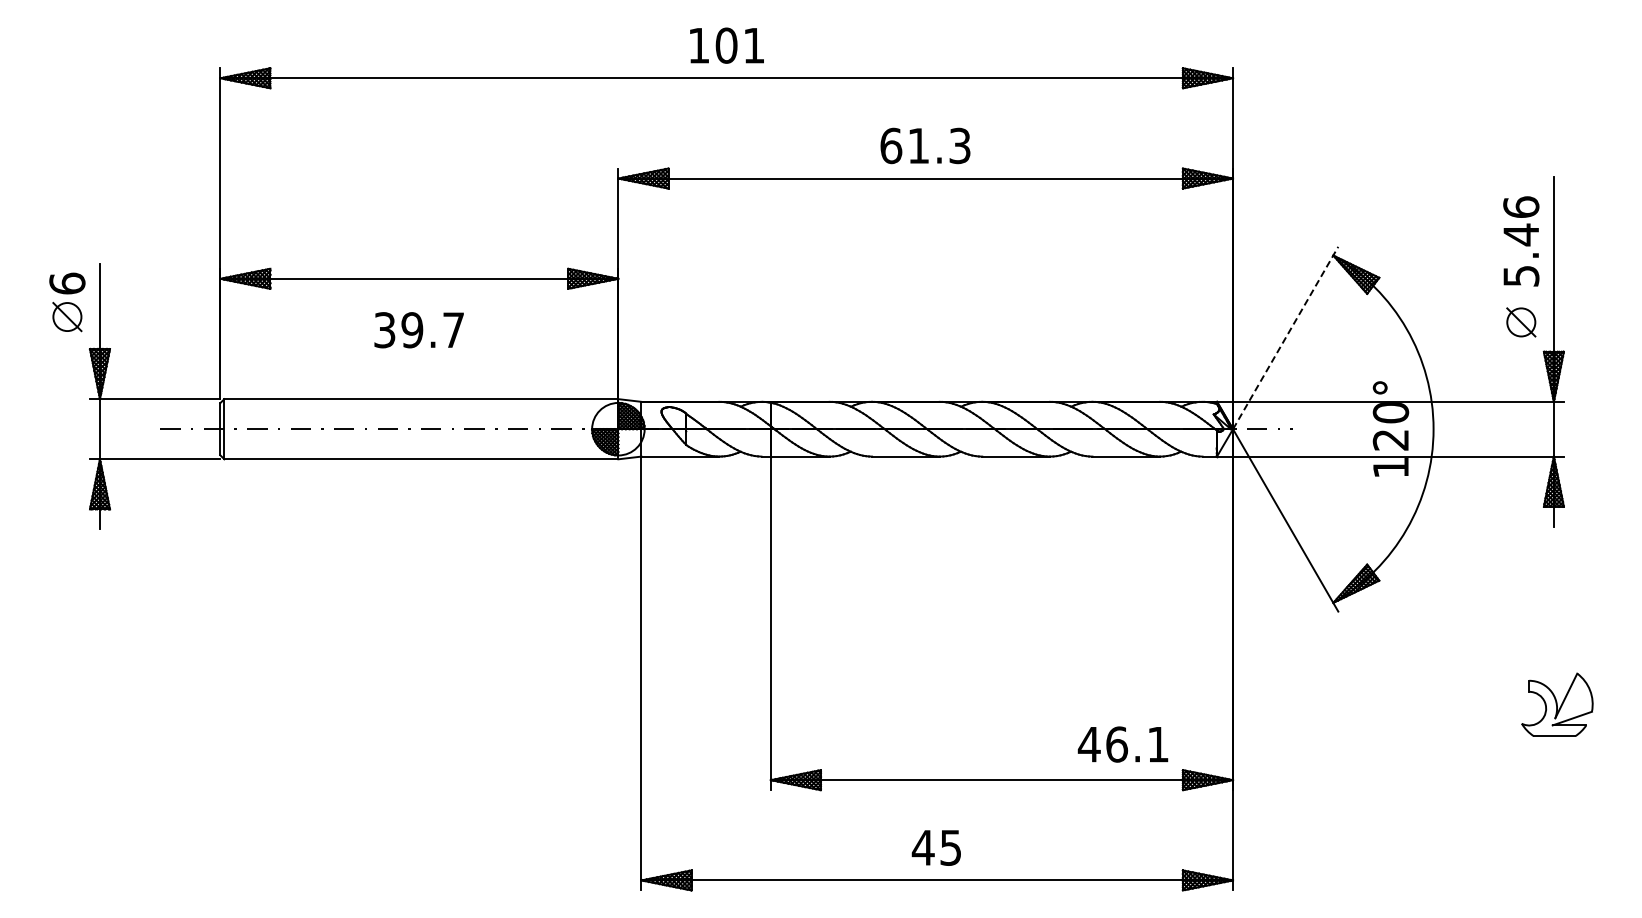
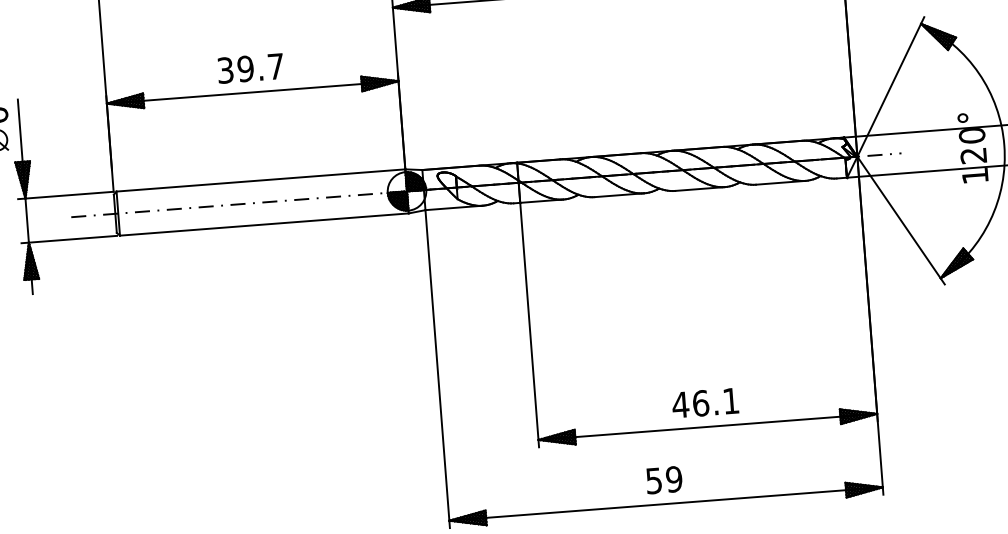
text: (418, 330) -> (250, 68), moved
line: (1285, 337) -> (890, 86), dashed -> solid
text: (1122, 744) -> (704, 403), moved
text: (936, 847) -> (663, 479), 45 -> 59

